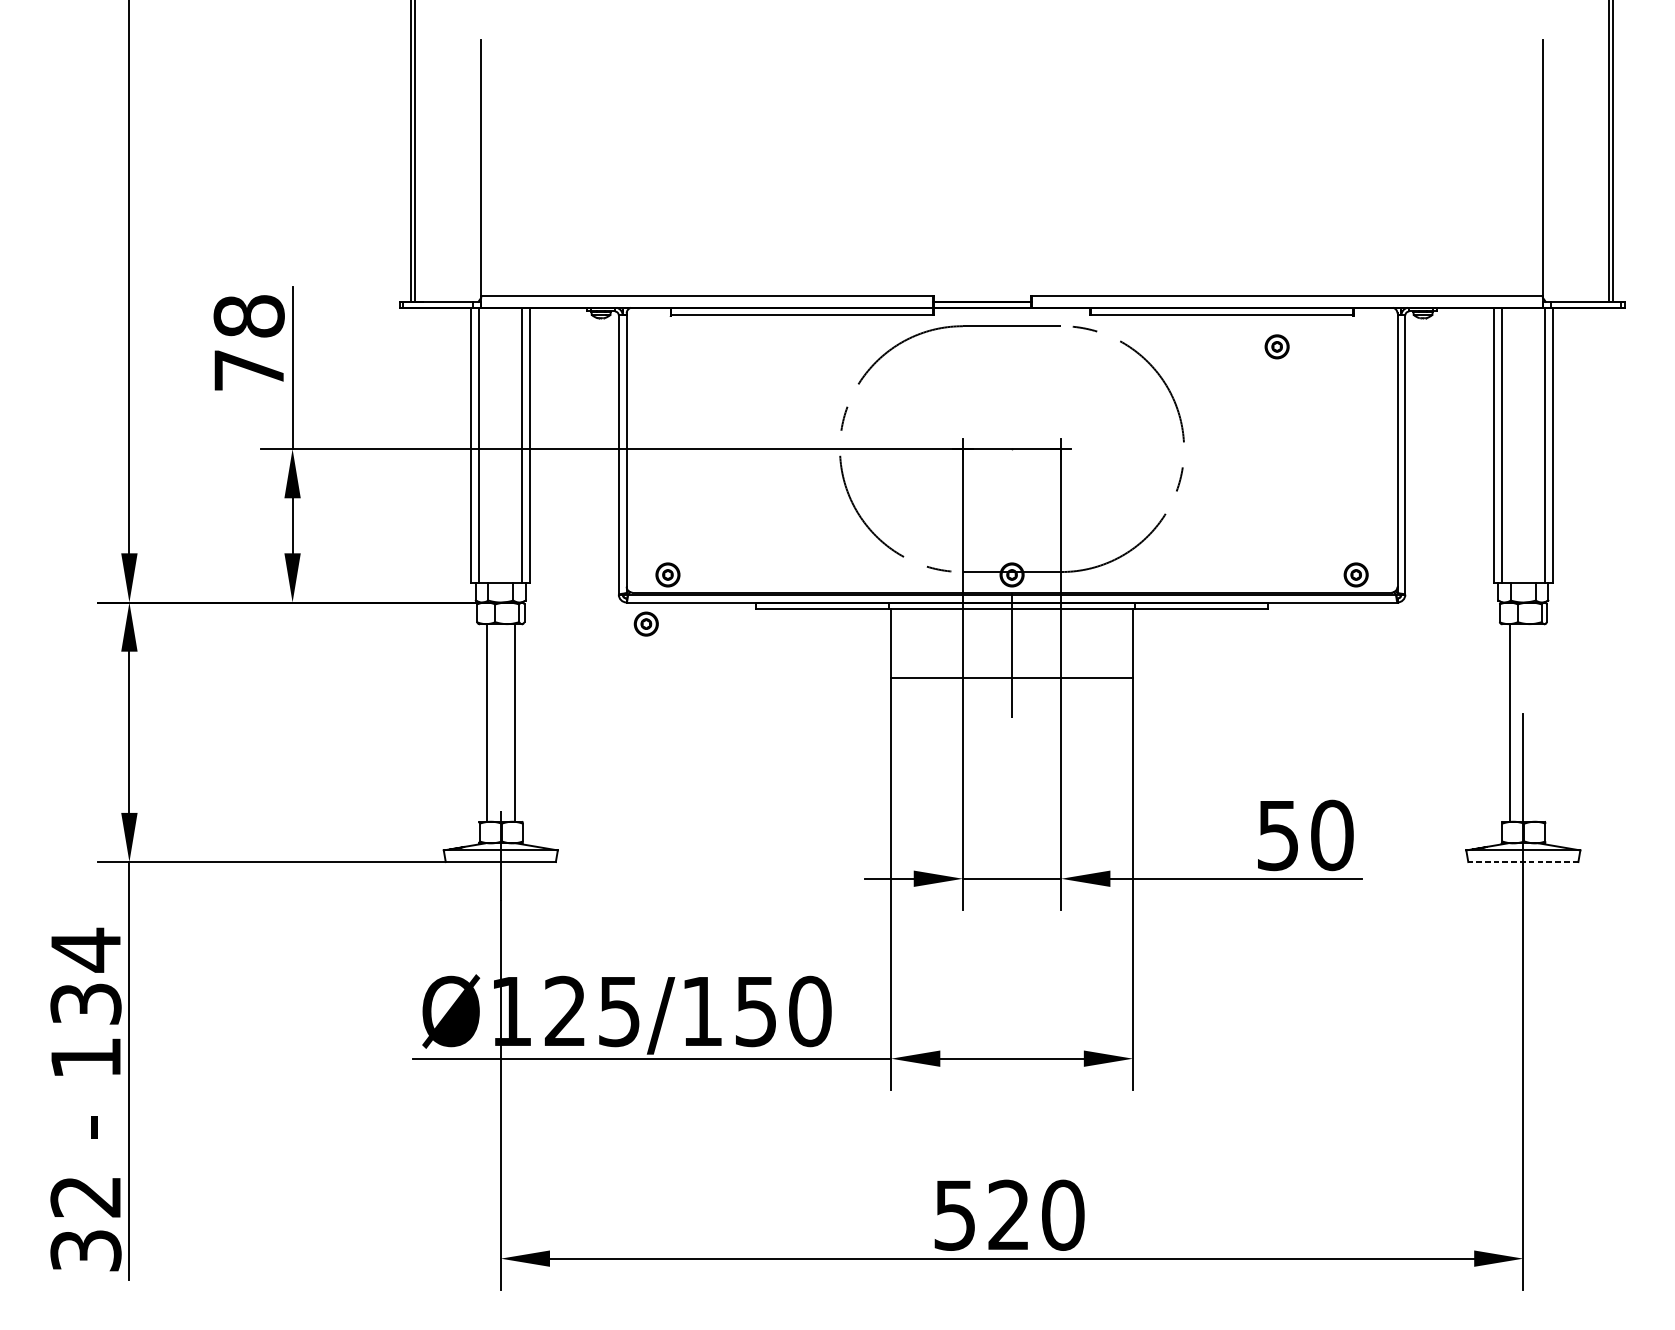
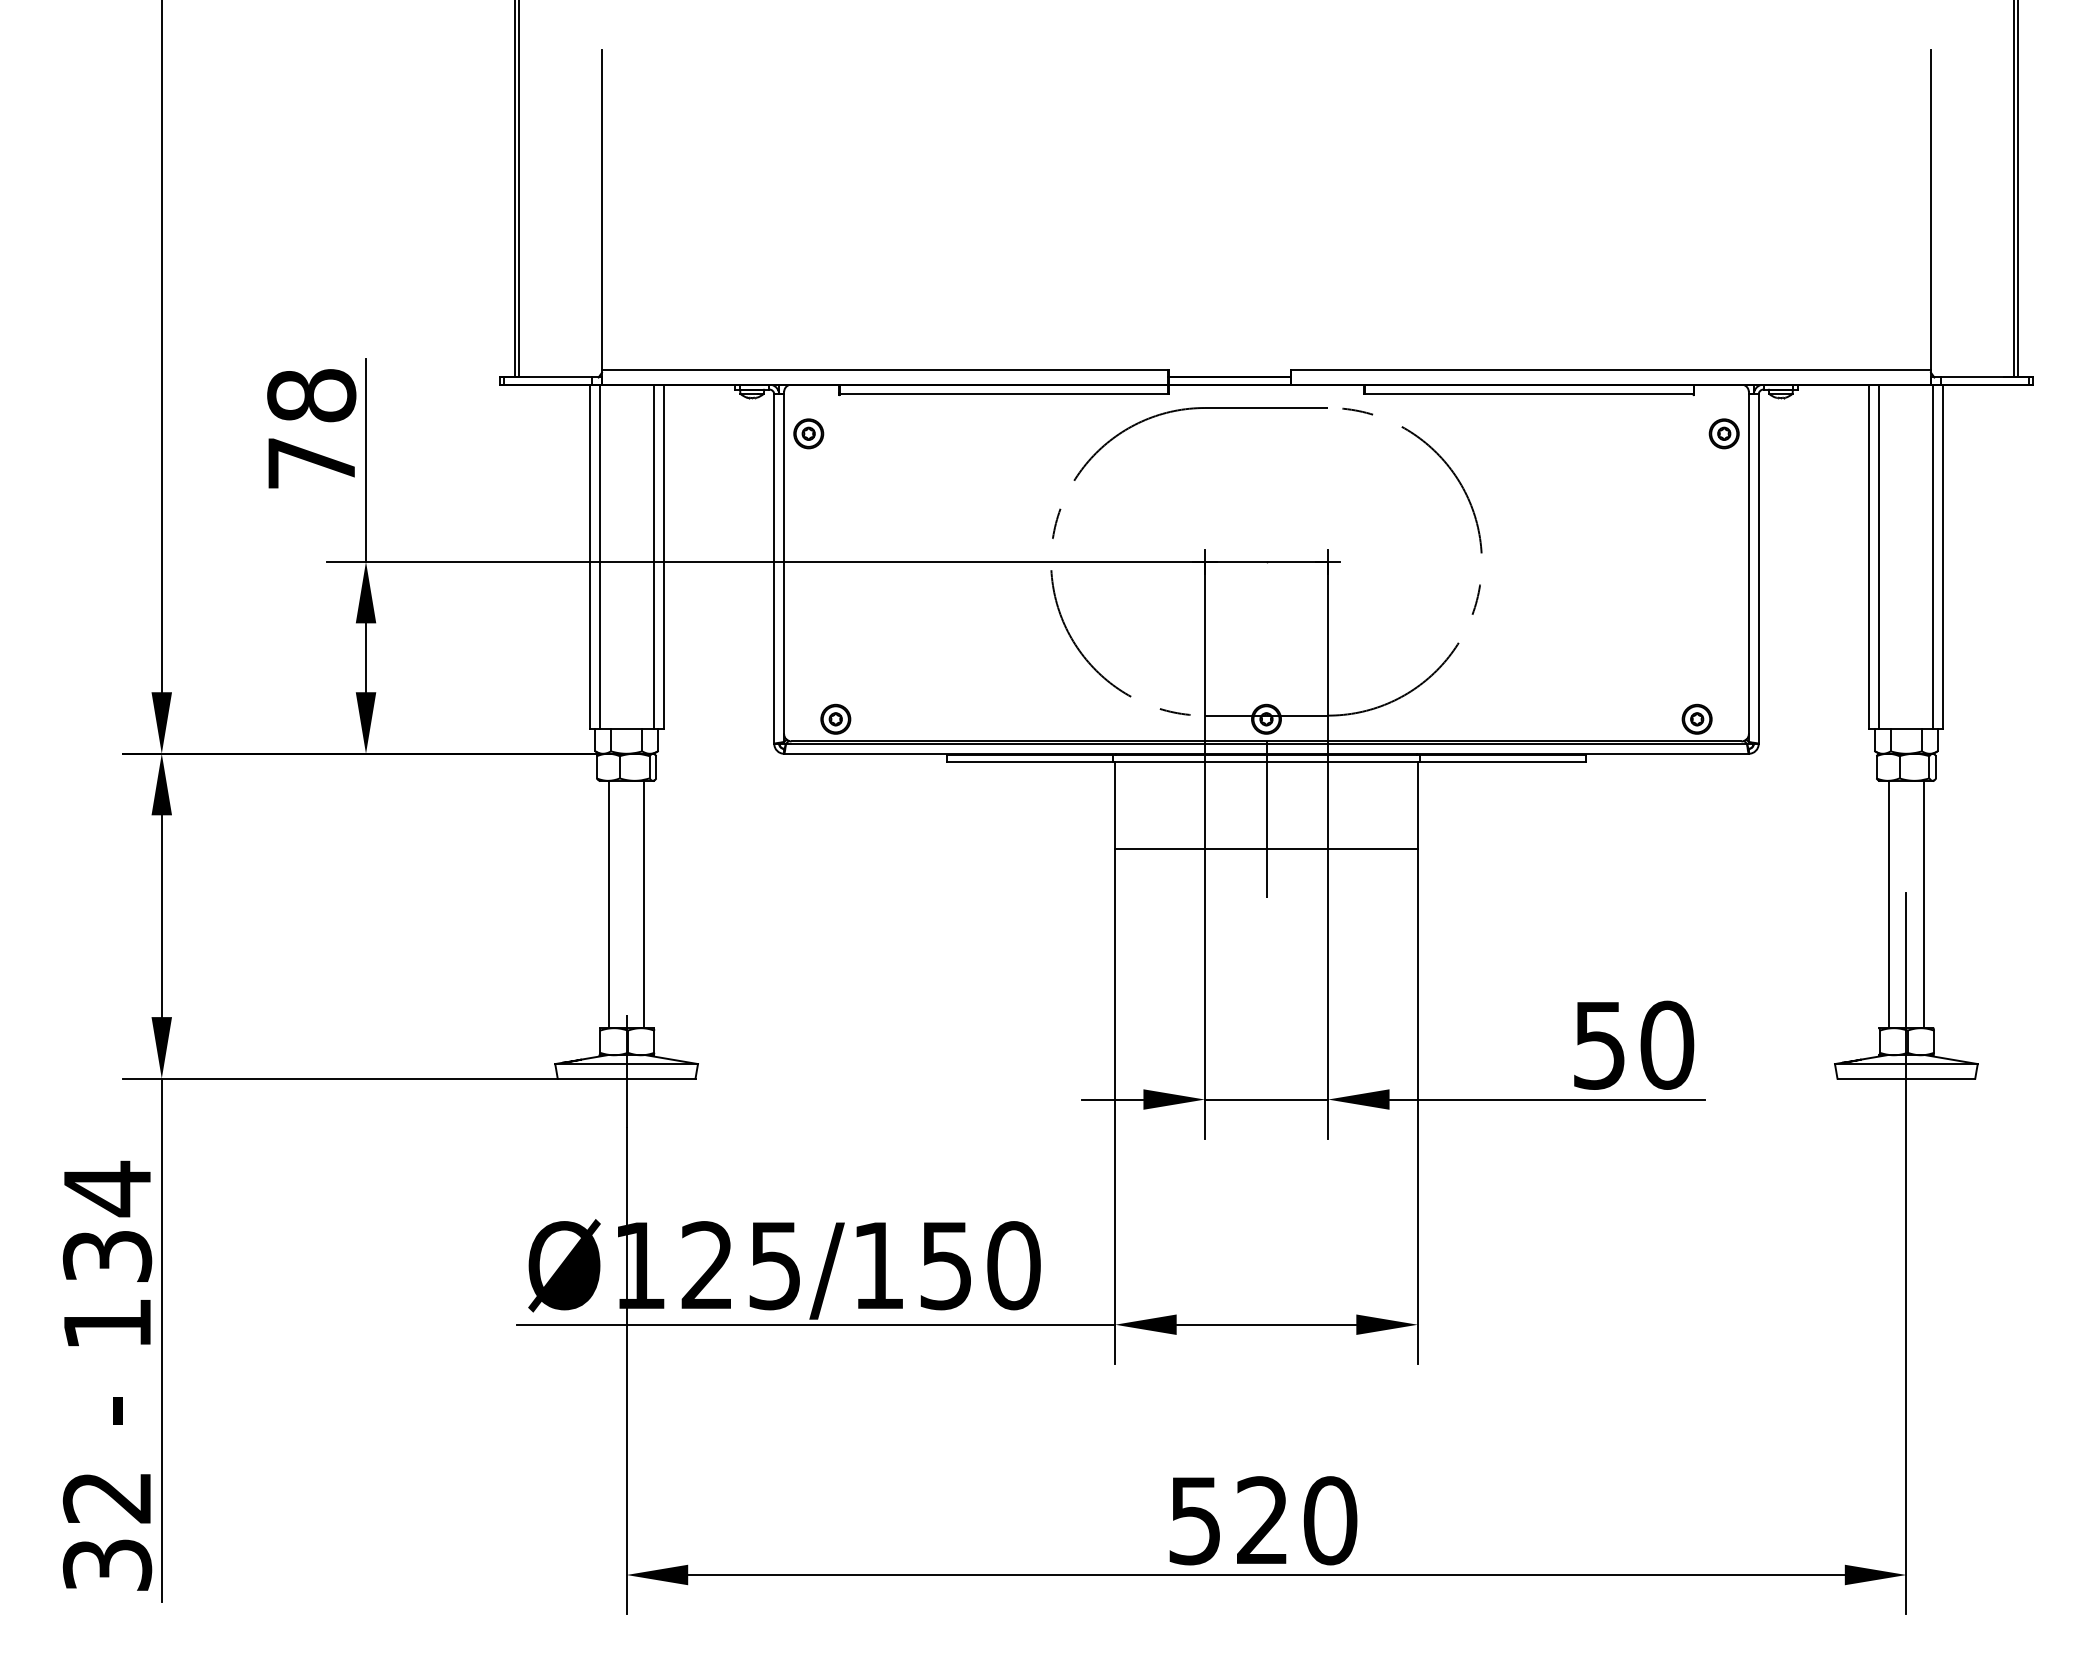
part: (1276, 346) -> (1723, 433), moved
part: (646, 623) -> (808, 433), moved
line: (1537, 722) -> (1923, 904), added
line: (1523, 861) -> (1906, 1078), dashed -> solid

